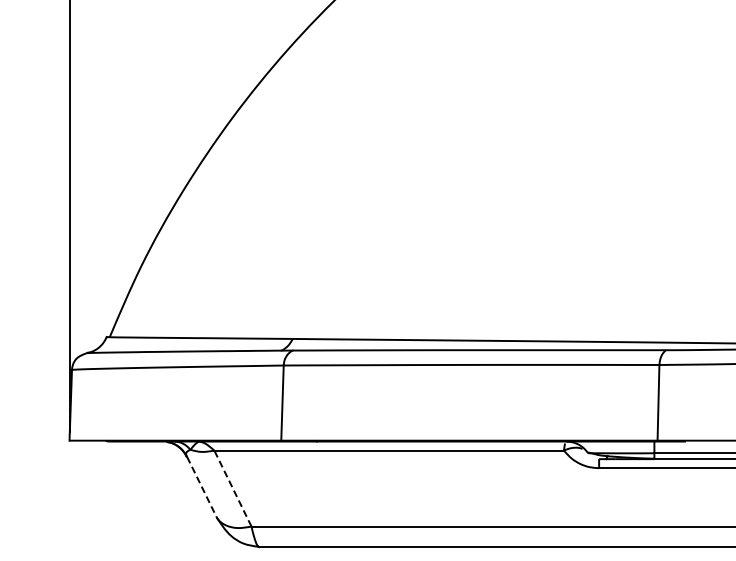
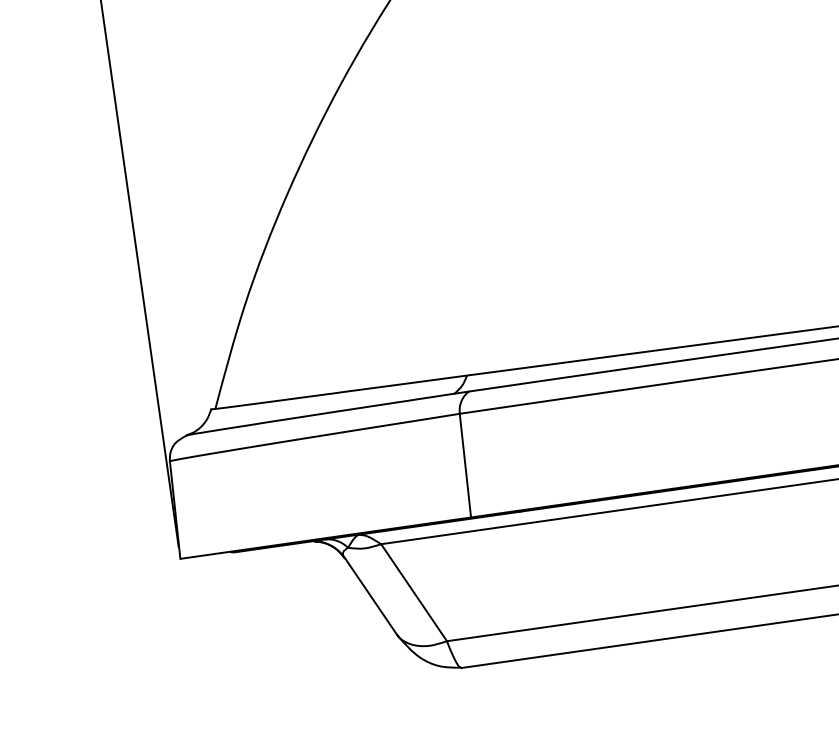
line: (202, 487) -> (372, 597), dashed -> solid
line: (232, 488) -> (413, 592), dashed -> solid

